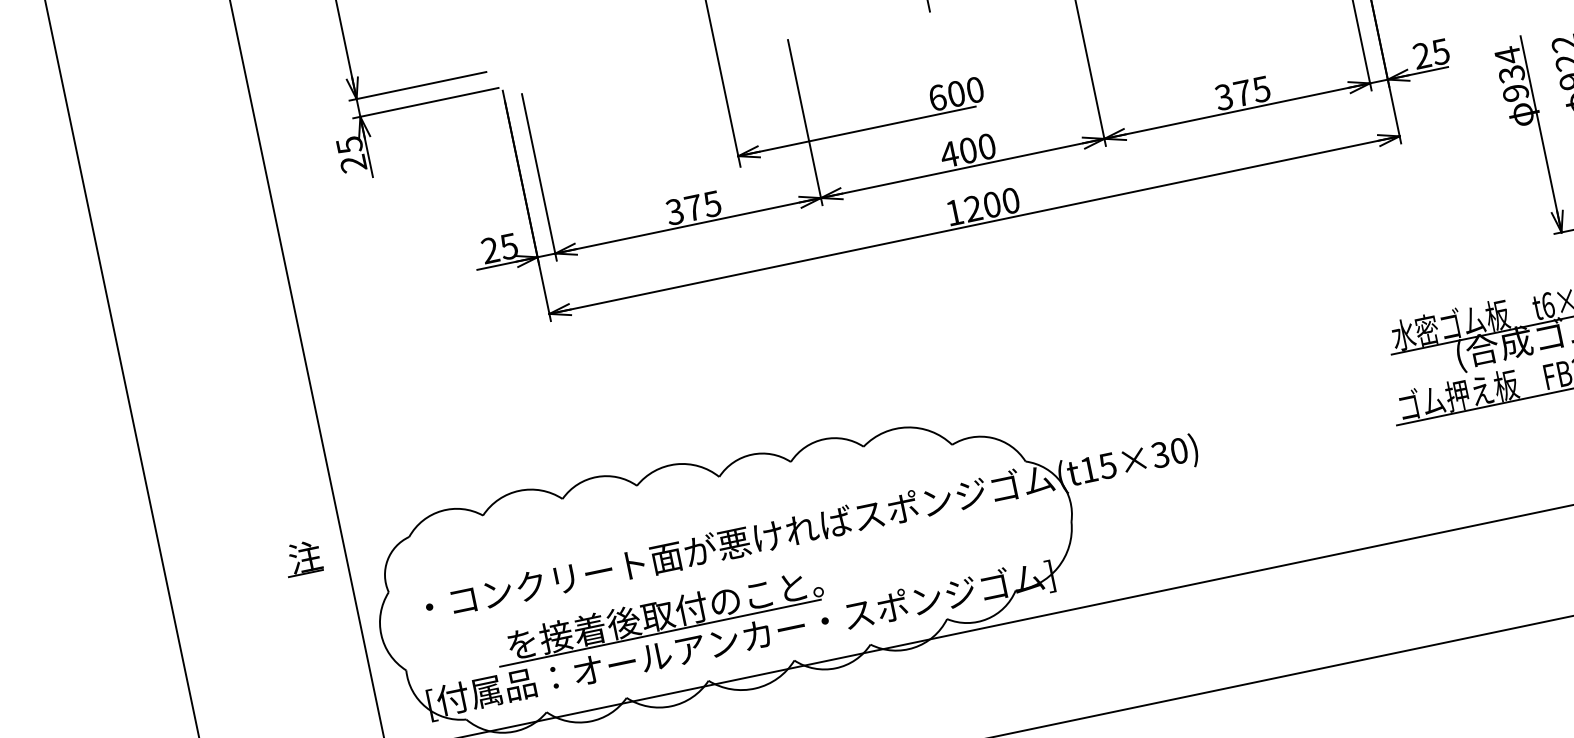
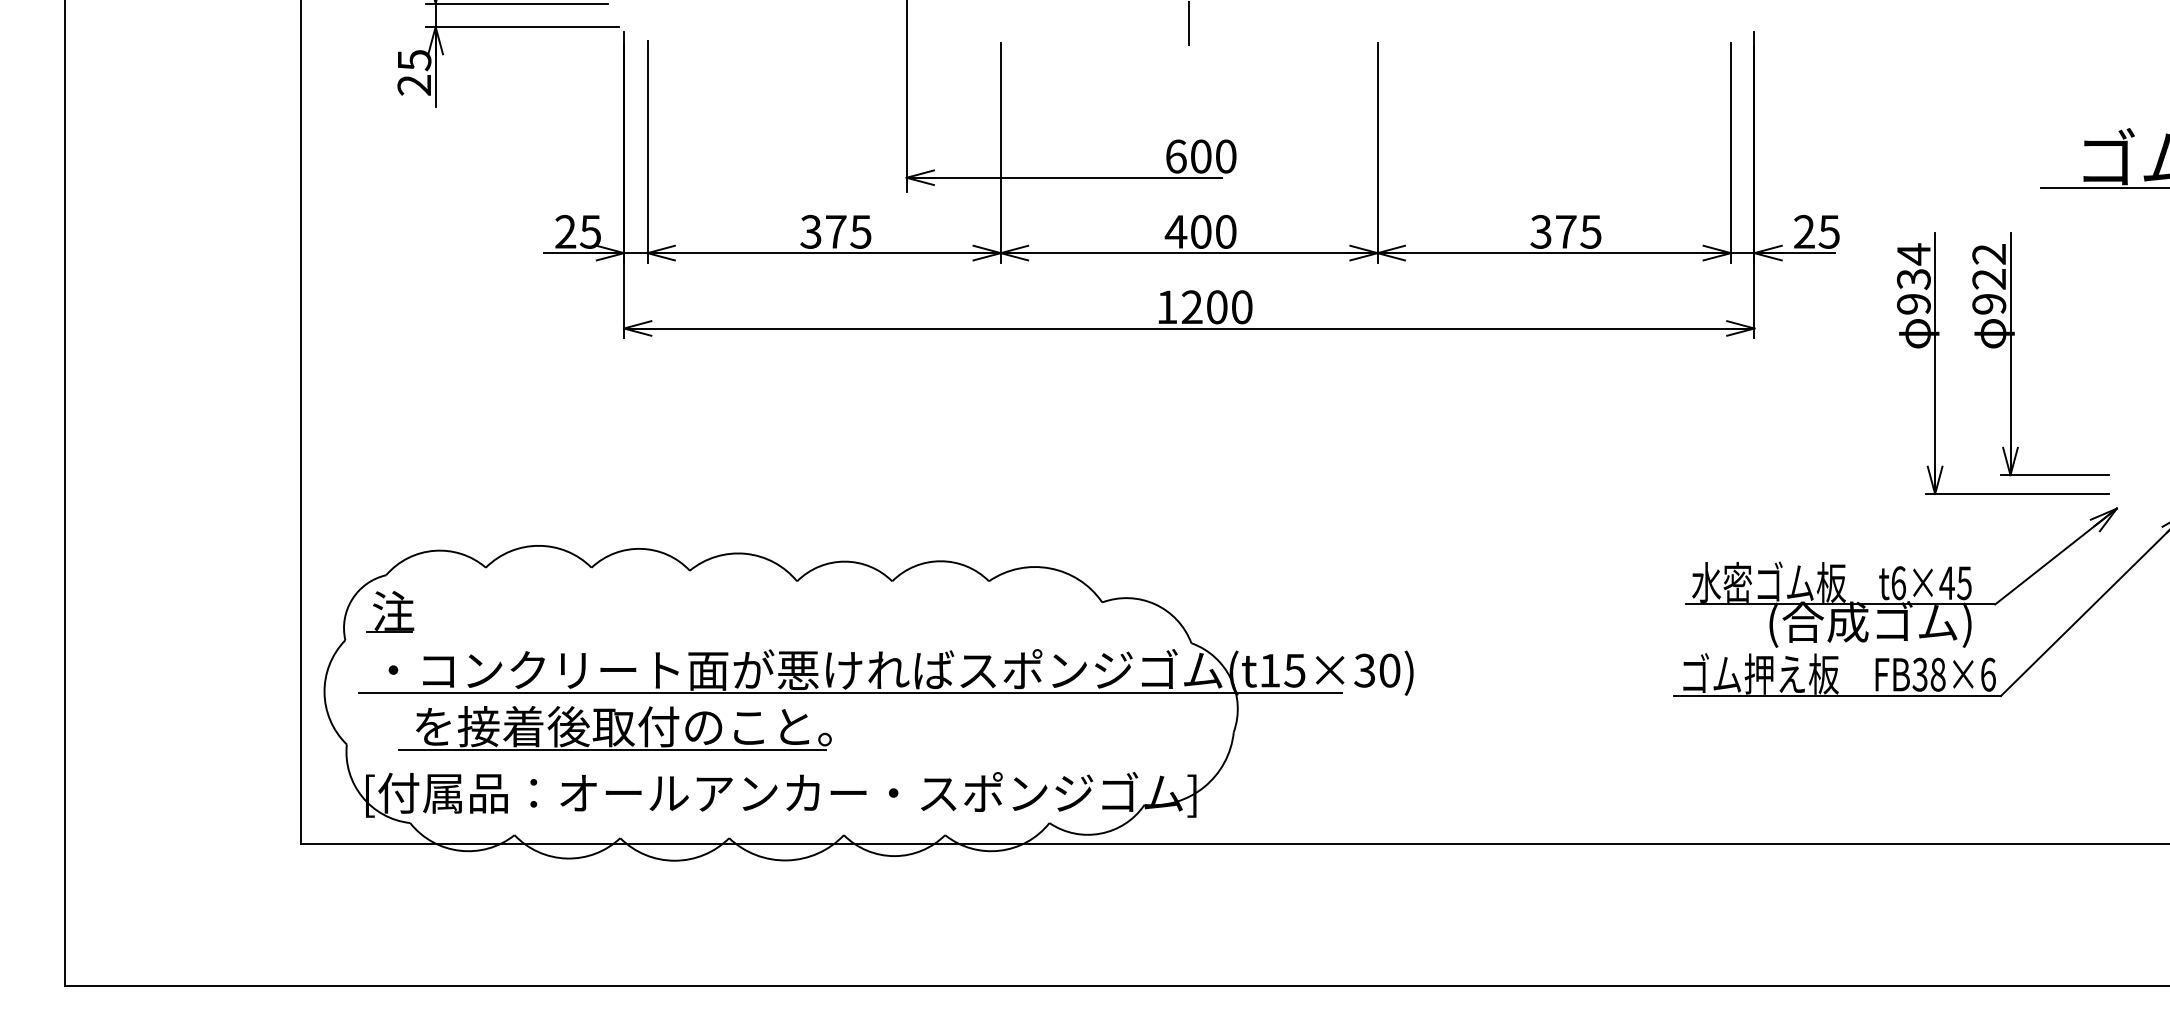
line: (776, 553) -> (849, 693), added
part: (303, 557) -> (390, 611), moved
part: (658, 616) -> (614, 728), moved

